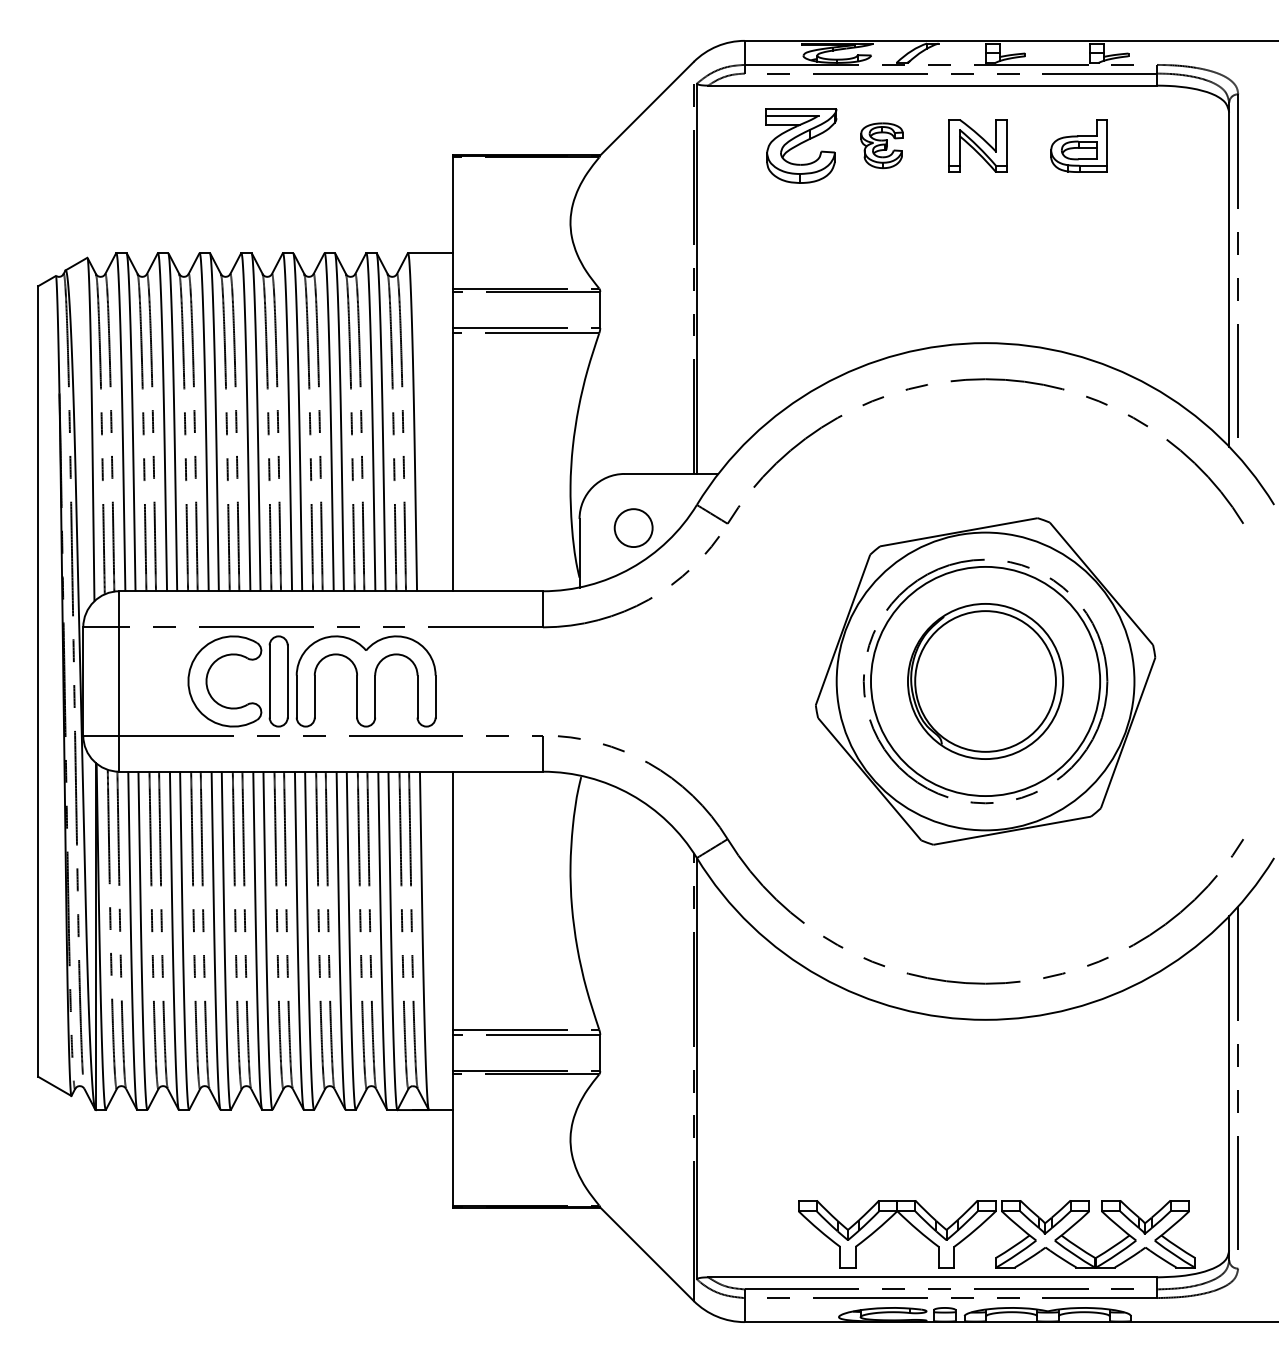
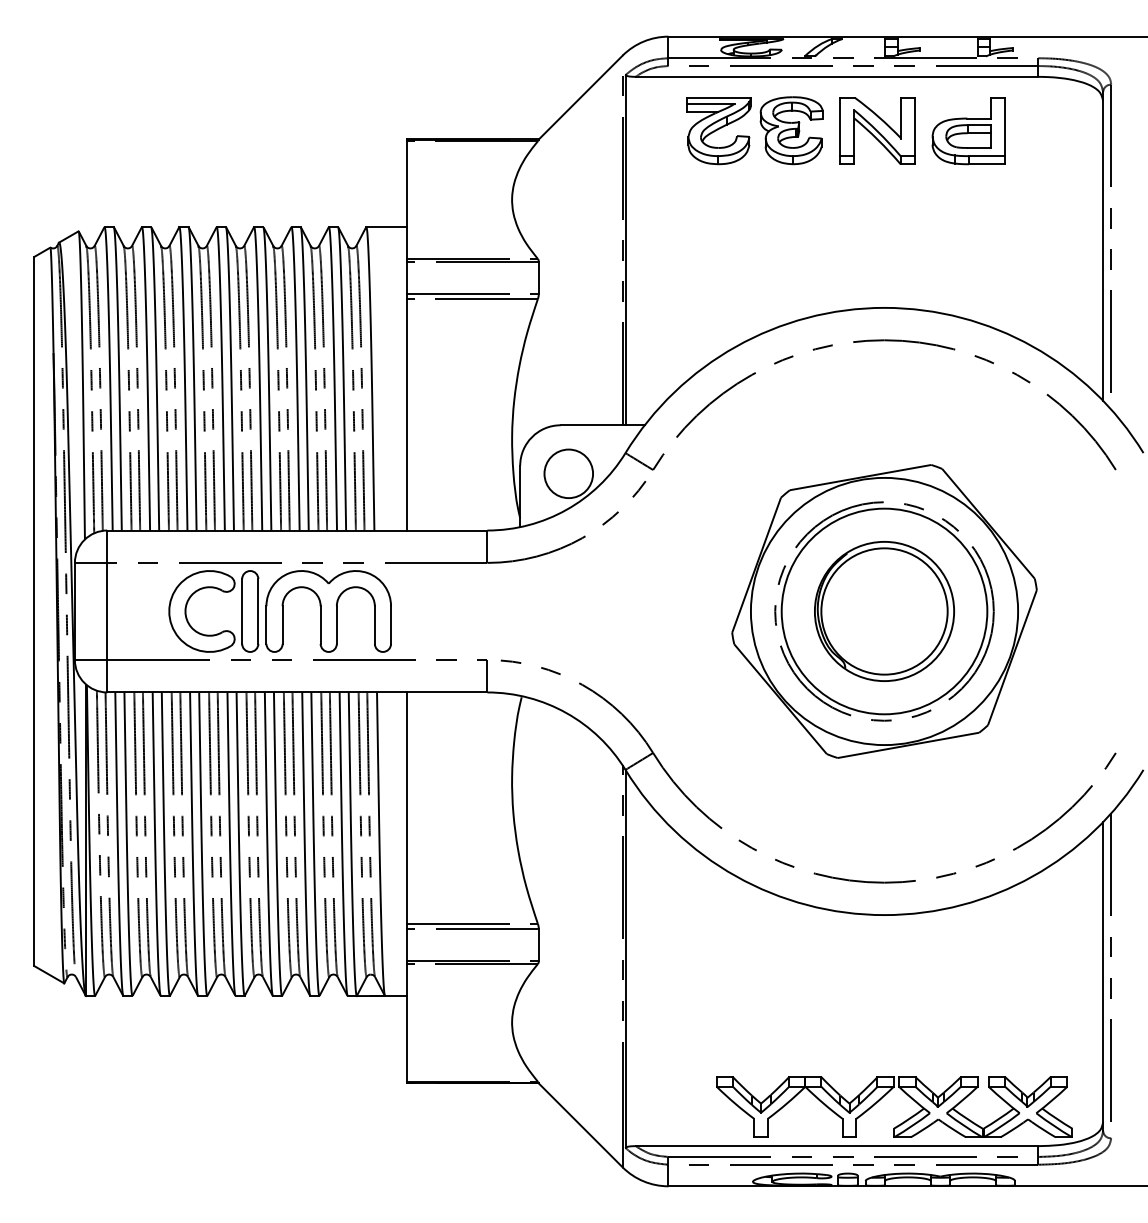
part: (881, 145) -> (791, 130), size x1.67
part: (977, 145) -> (877, 130), size x1.43
part: (1079, 146) -> (968, 131), size x1.43
circle: (633, 527) -> (568, 473), size x1.43

